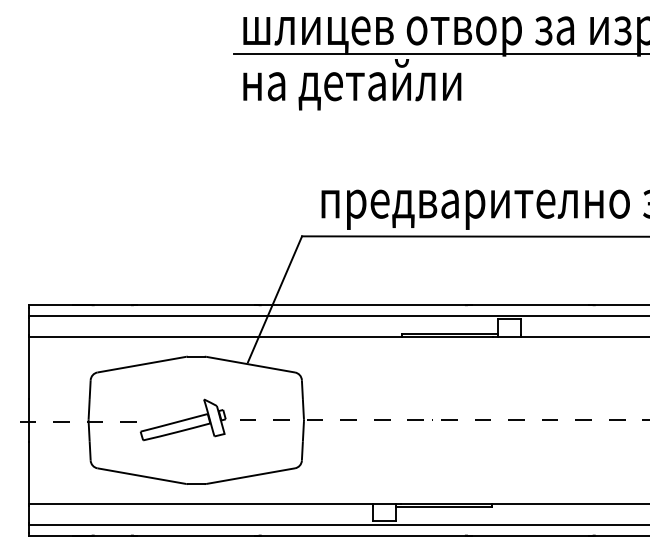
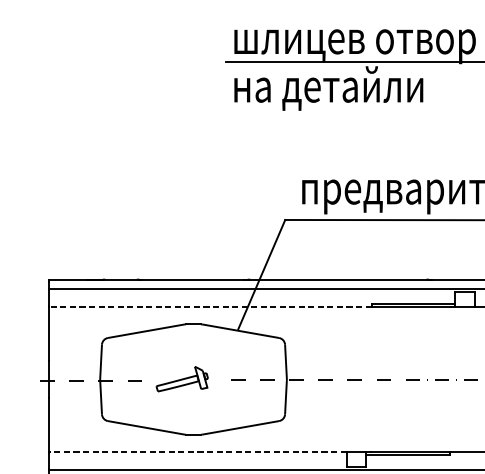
line: (215, 336) -> (210, 306), solid -> dashed
part: (183, 419) -> (182, 378), size x0.7
line: (201, 503) -> (198, 451), solid -> dashed

